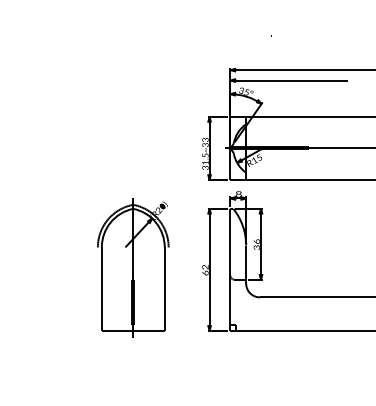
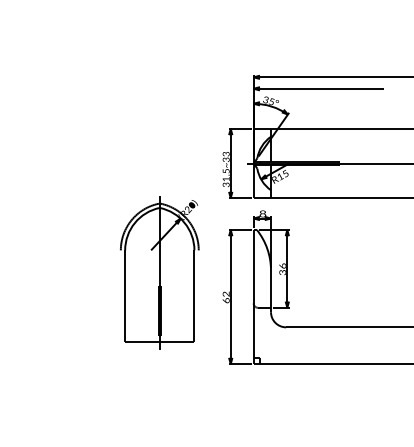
part: (133, 267) -> (159, 272), moved

